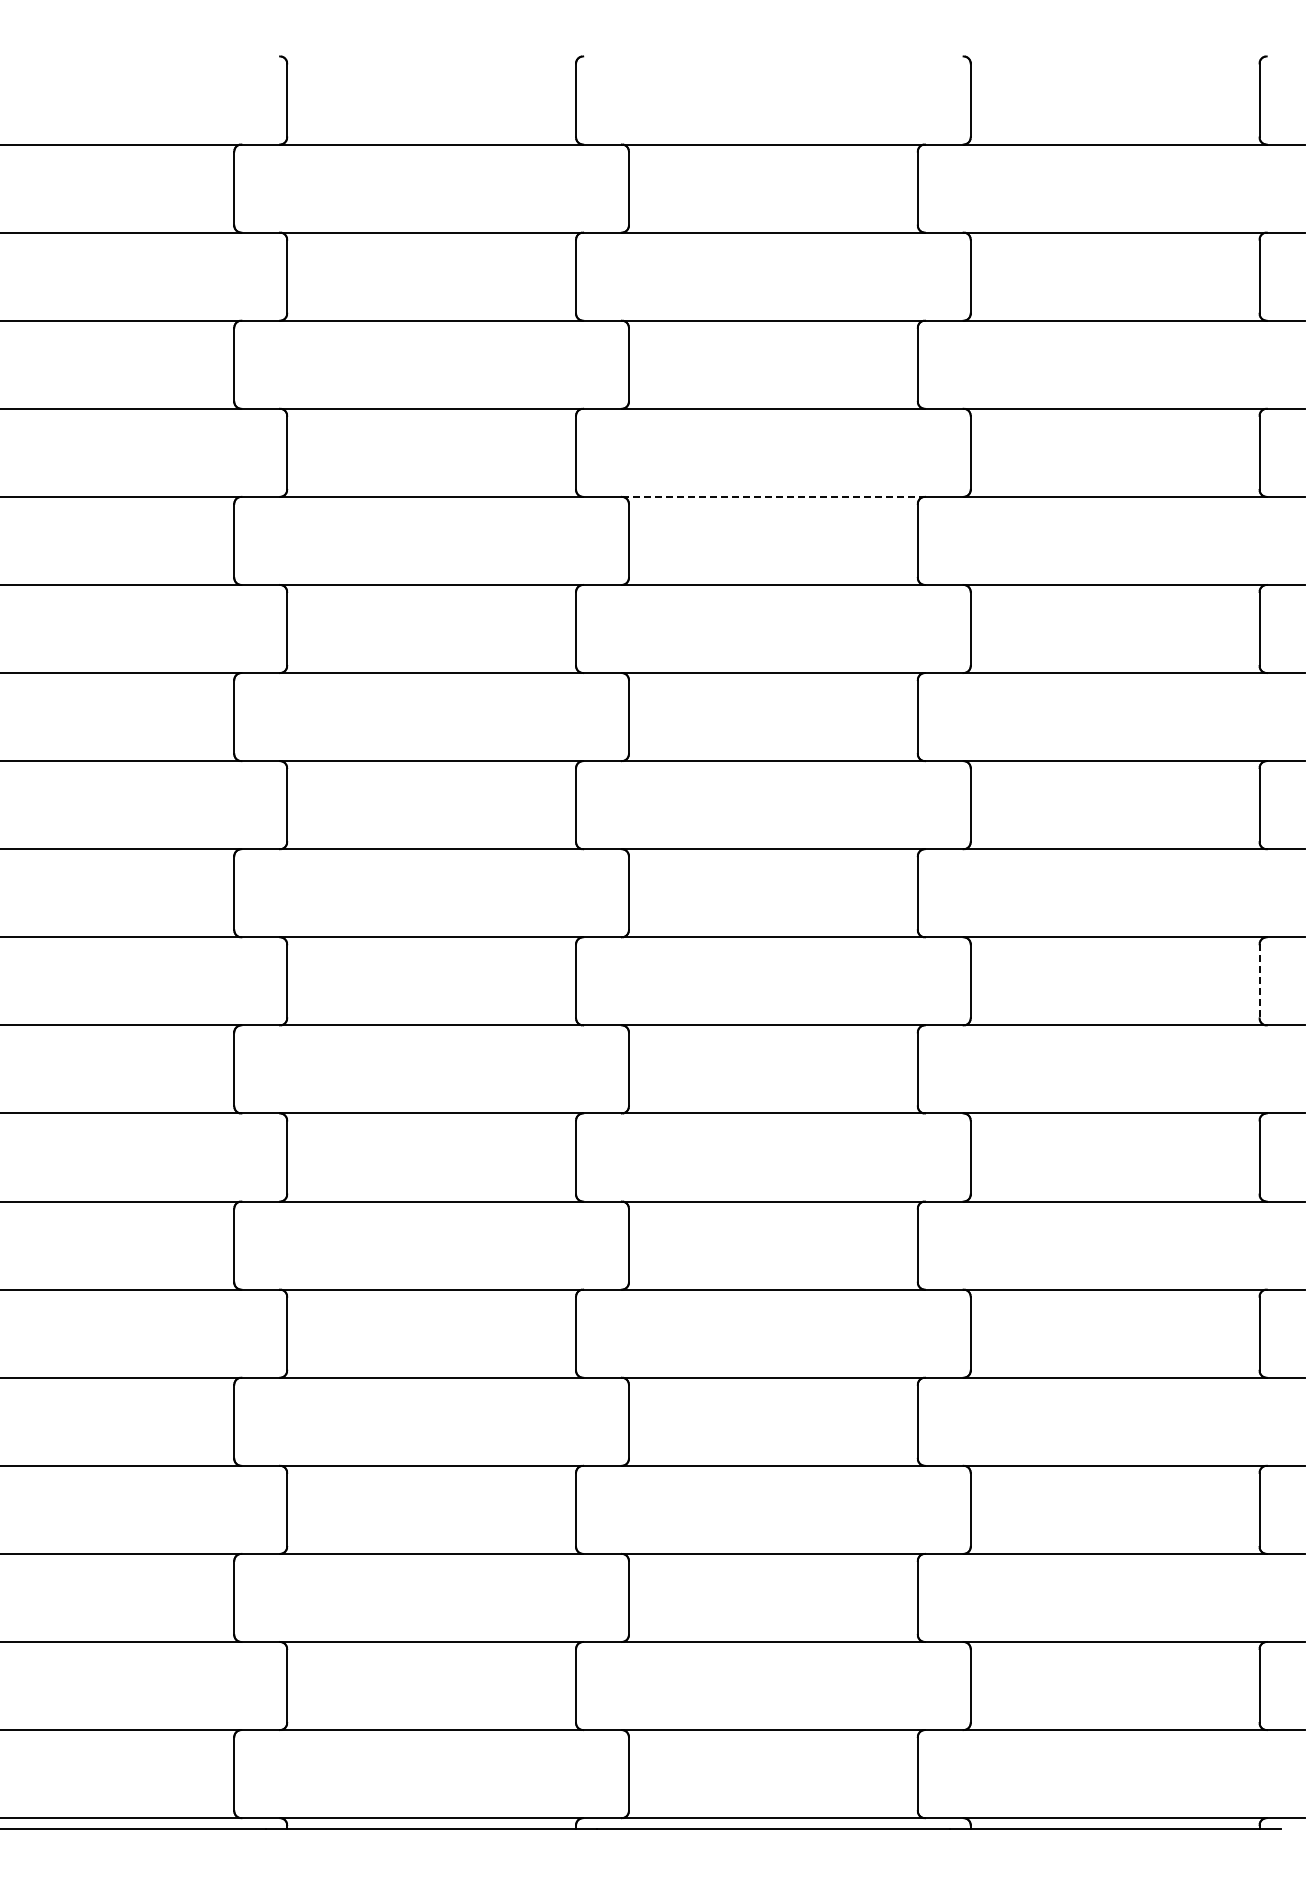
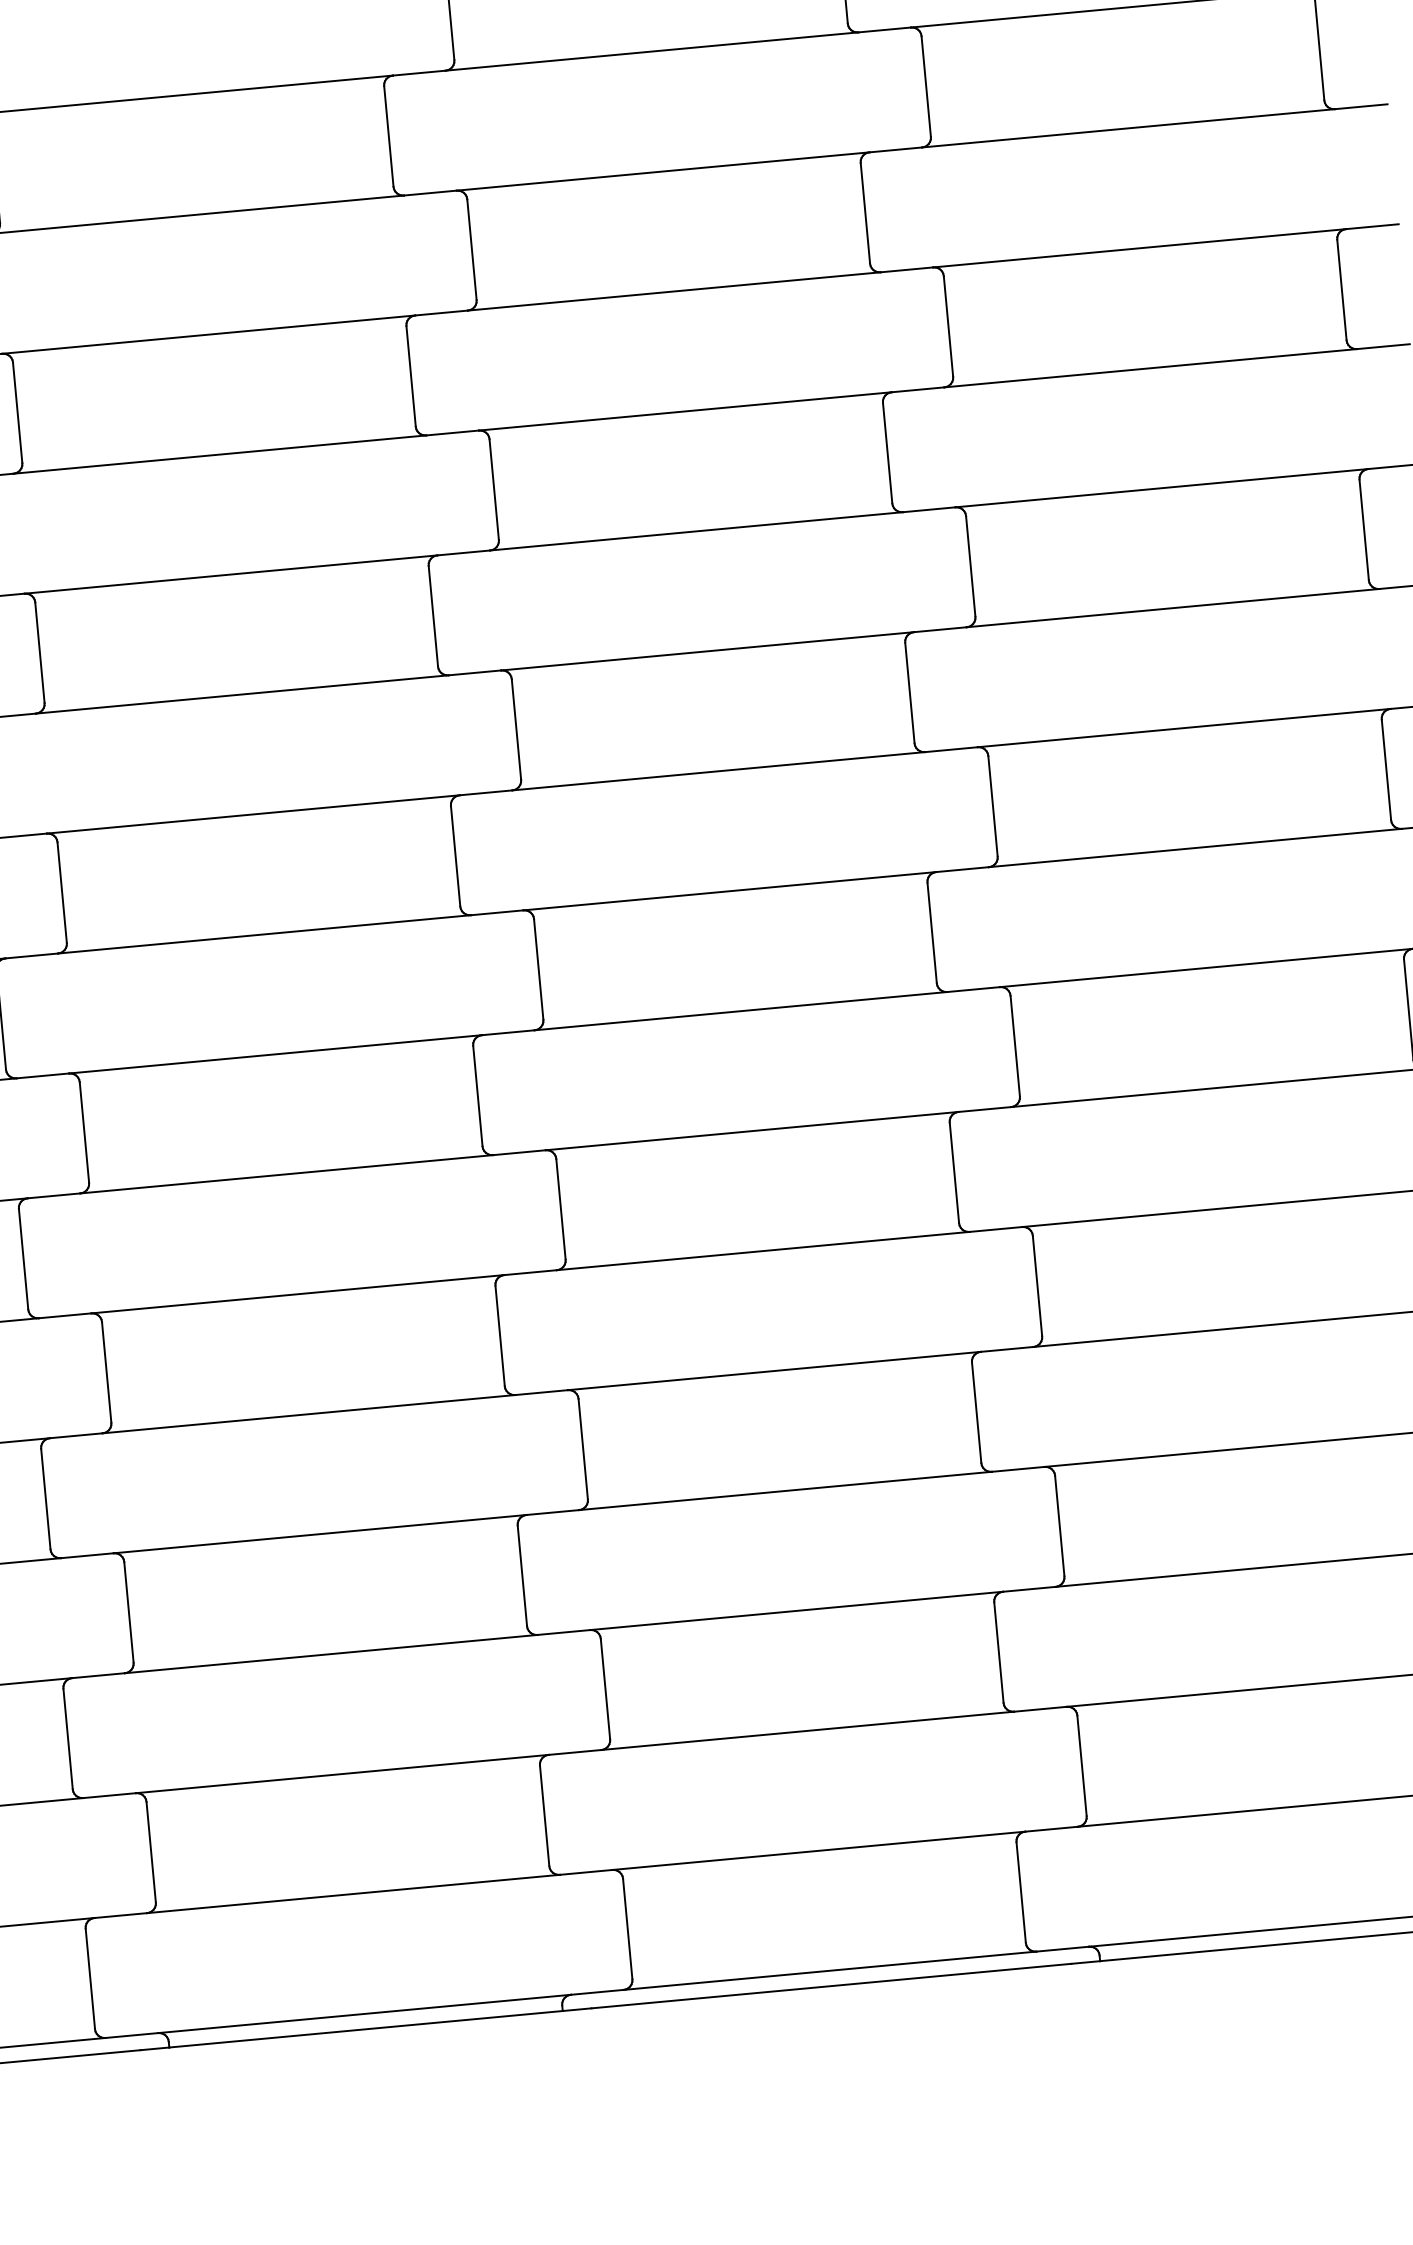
line: (773, 496) -> (663, 170), dashed -> solid
line: (1259, 981) -> (1386, 770), dashed -> solid

